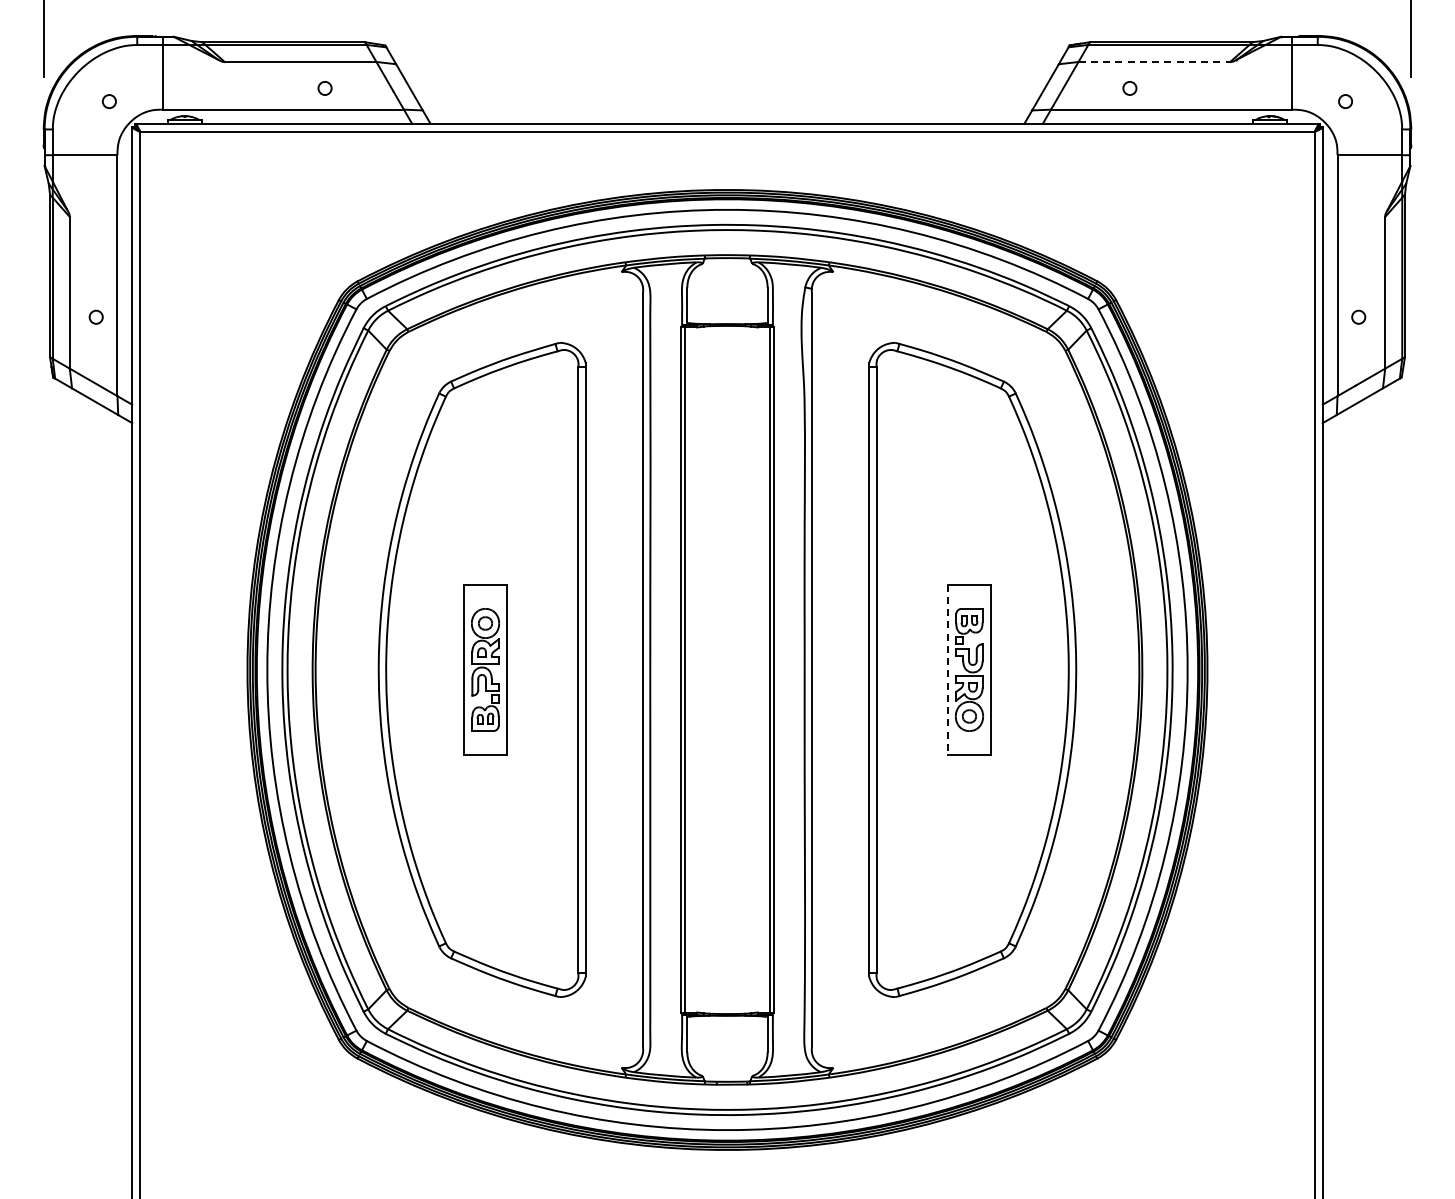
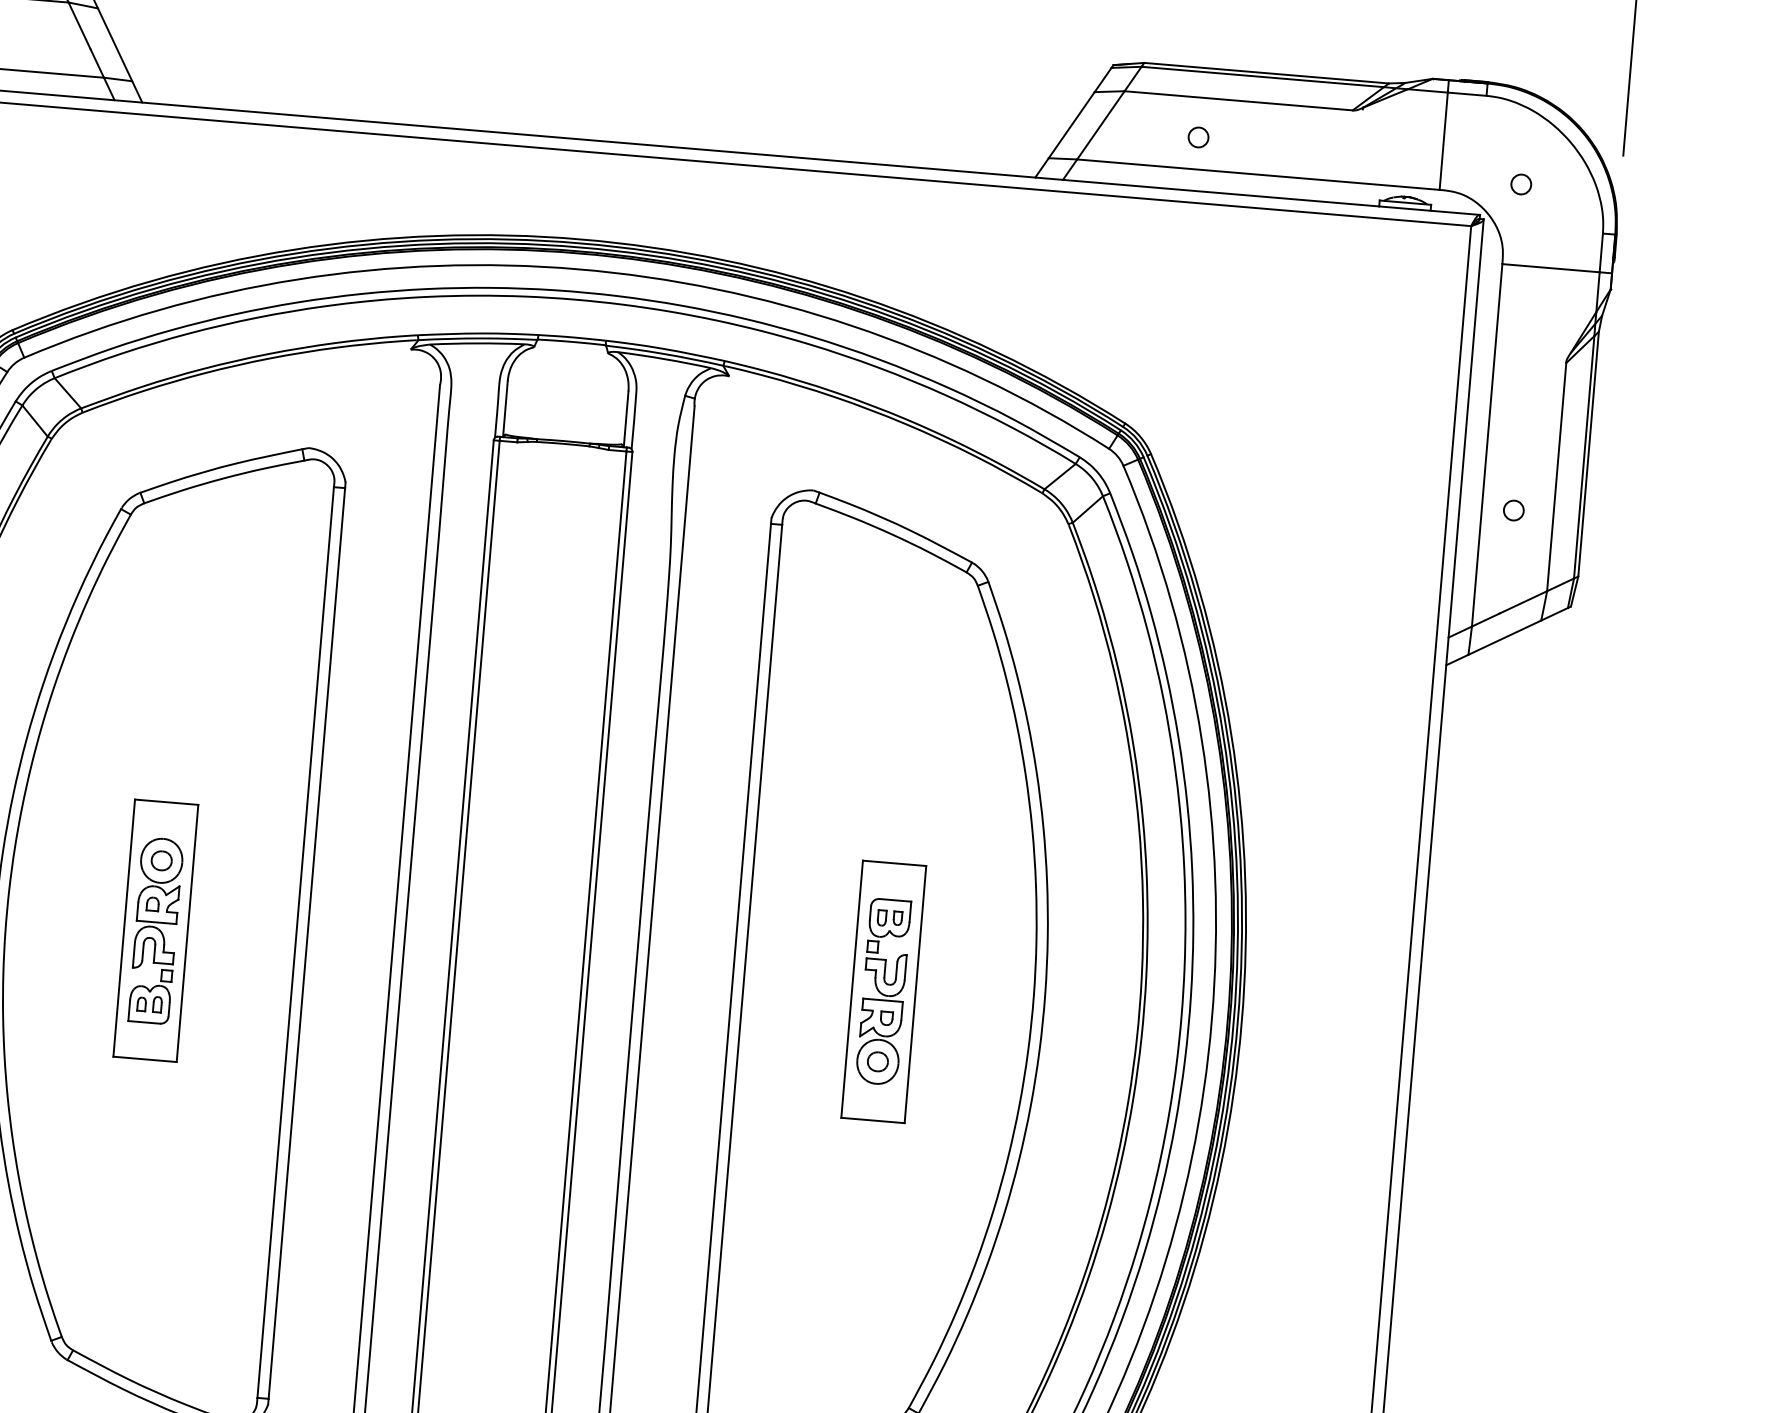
line: (1154, 62) -> (1238, 101), dashed -> solid
line: (948, 670) -> (852, 990), dashed -> solid

